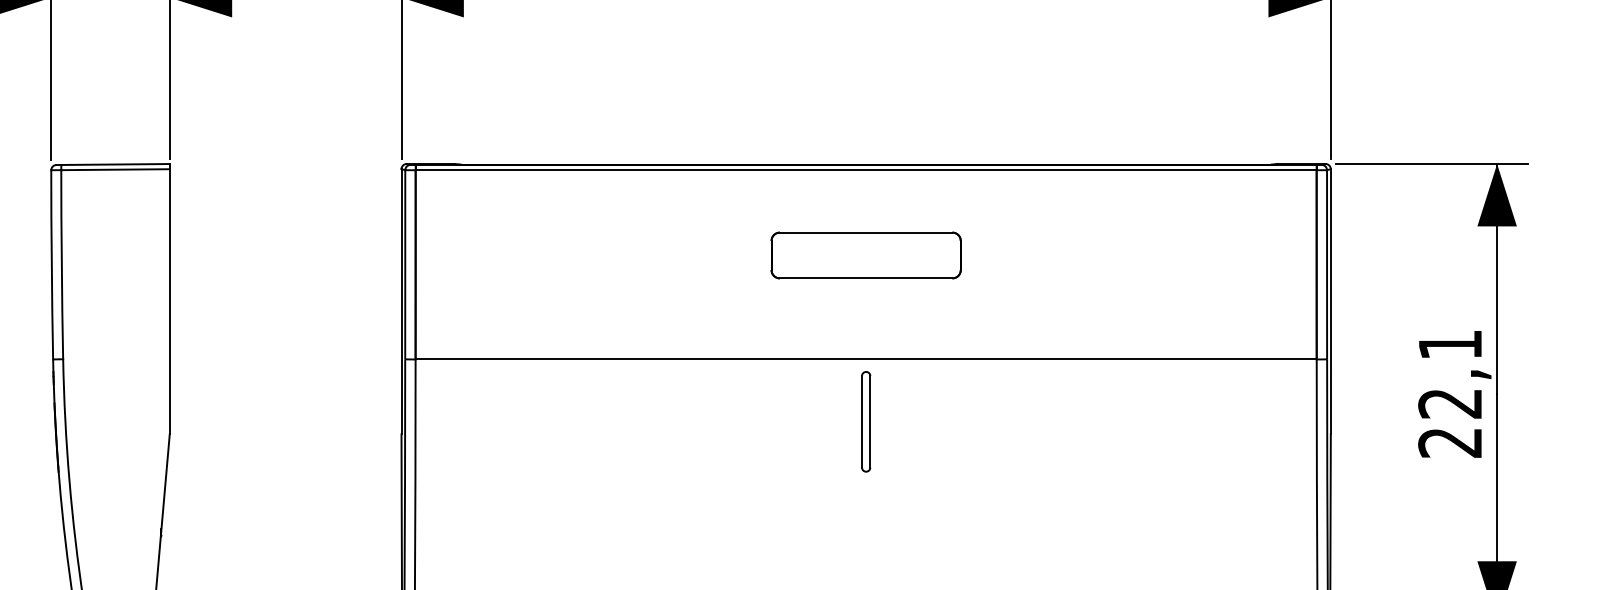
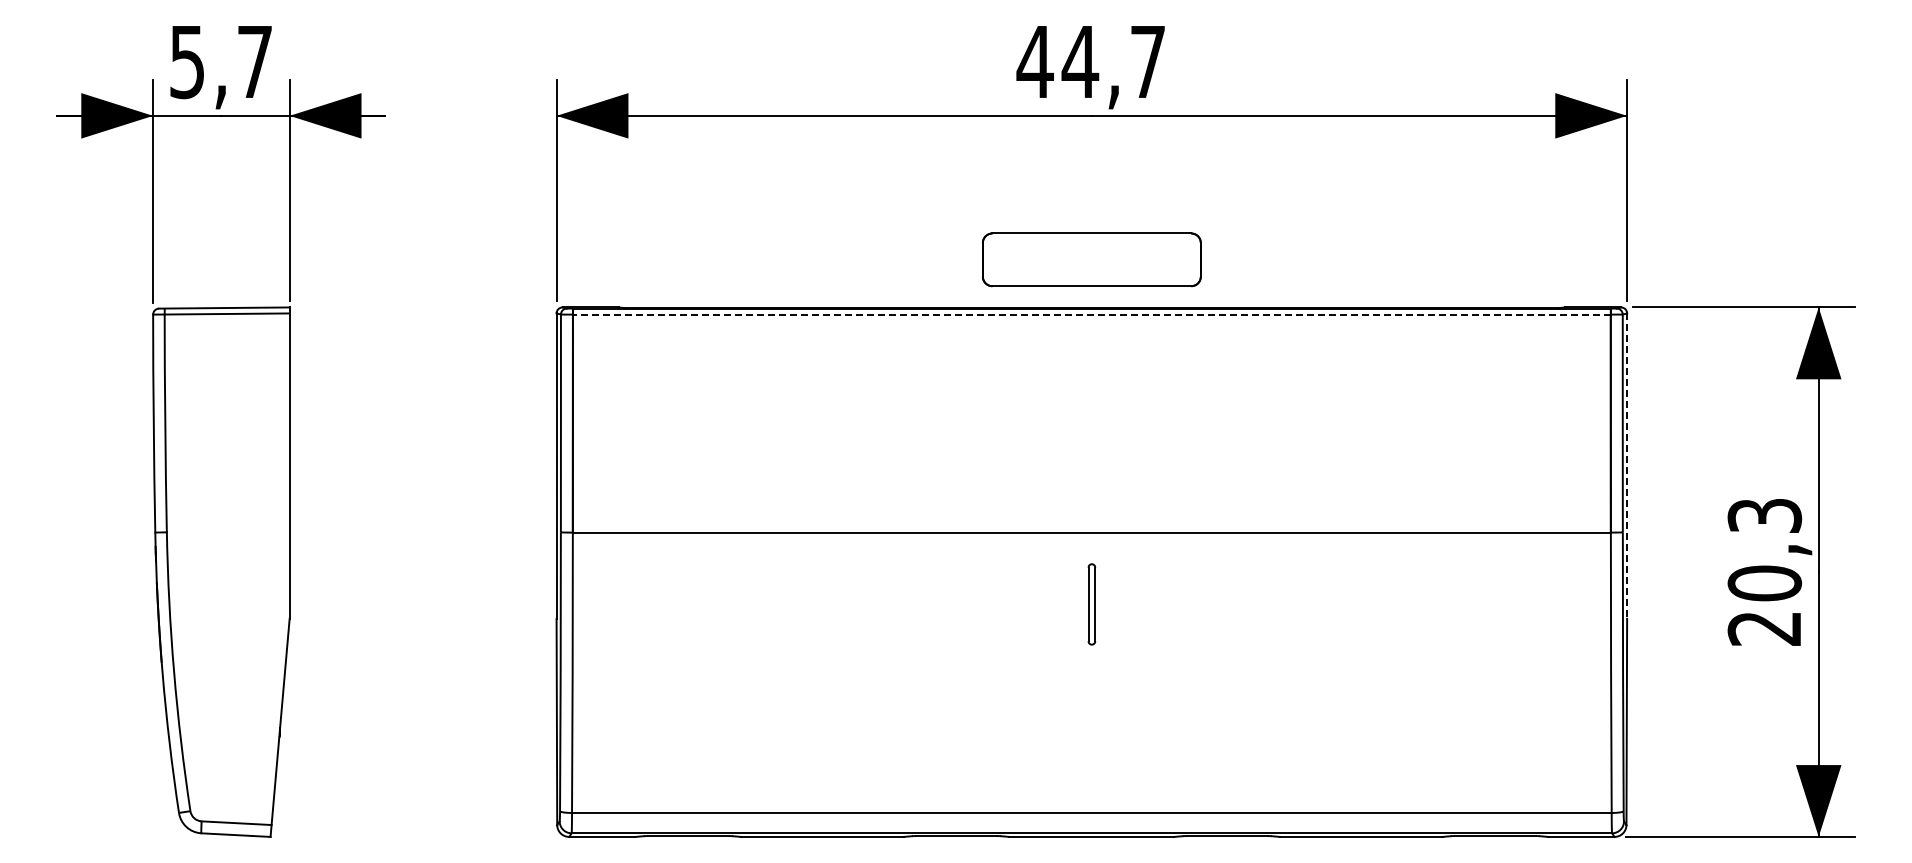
line: (865, 170) -> (1091, 314), solid -> dashed
part: (865, 255) -> (1091, 259), moved
line: (1331, 302) -> (1627, 466), solid -> dashed
text: (1450, 375) -> (1764, 550), 22,1 -> 20,3
part: (865, 421) -> (1091, 604), size x0.7

